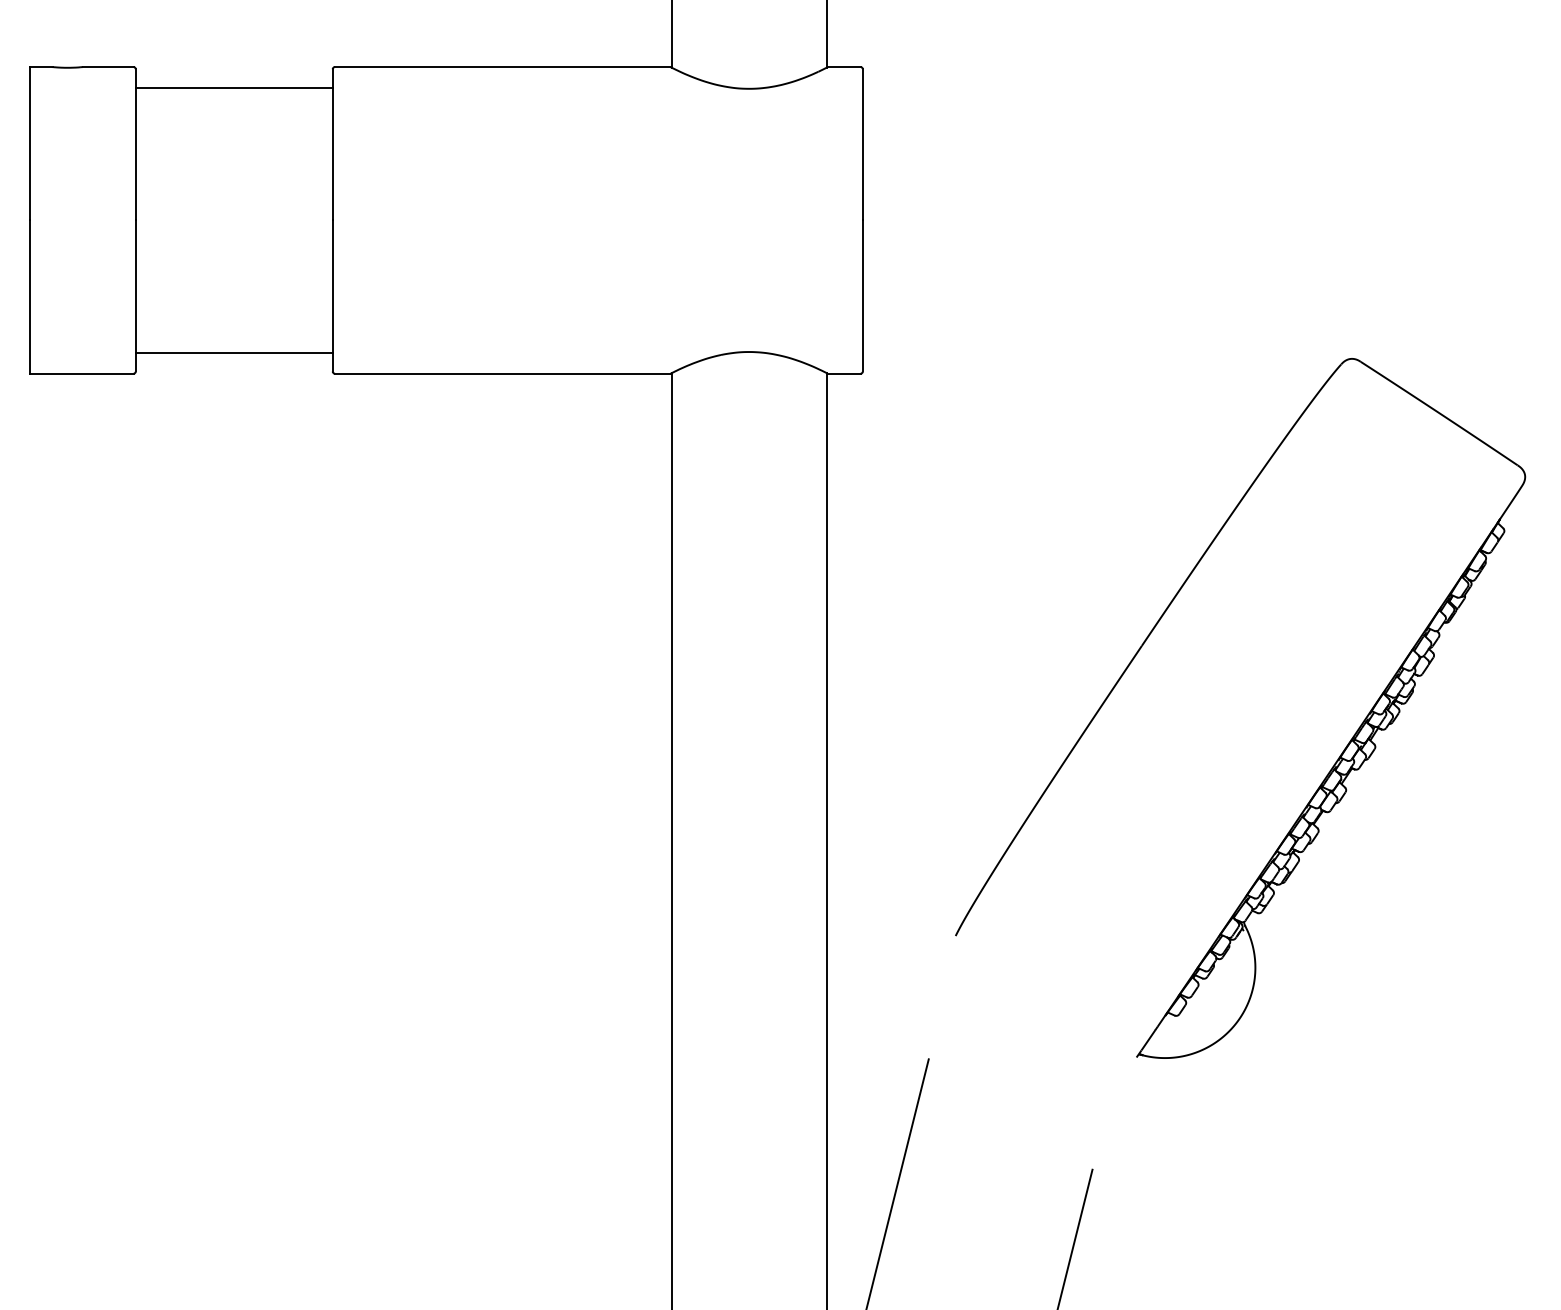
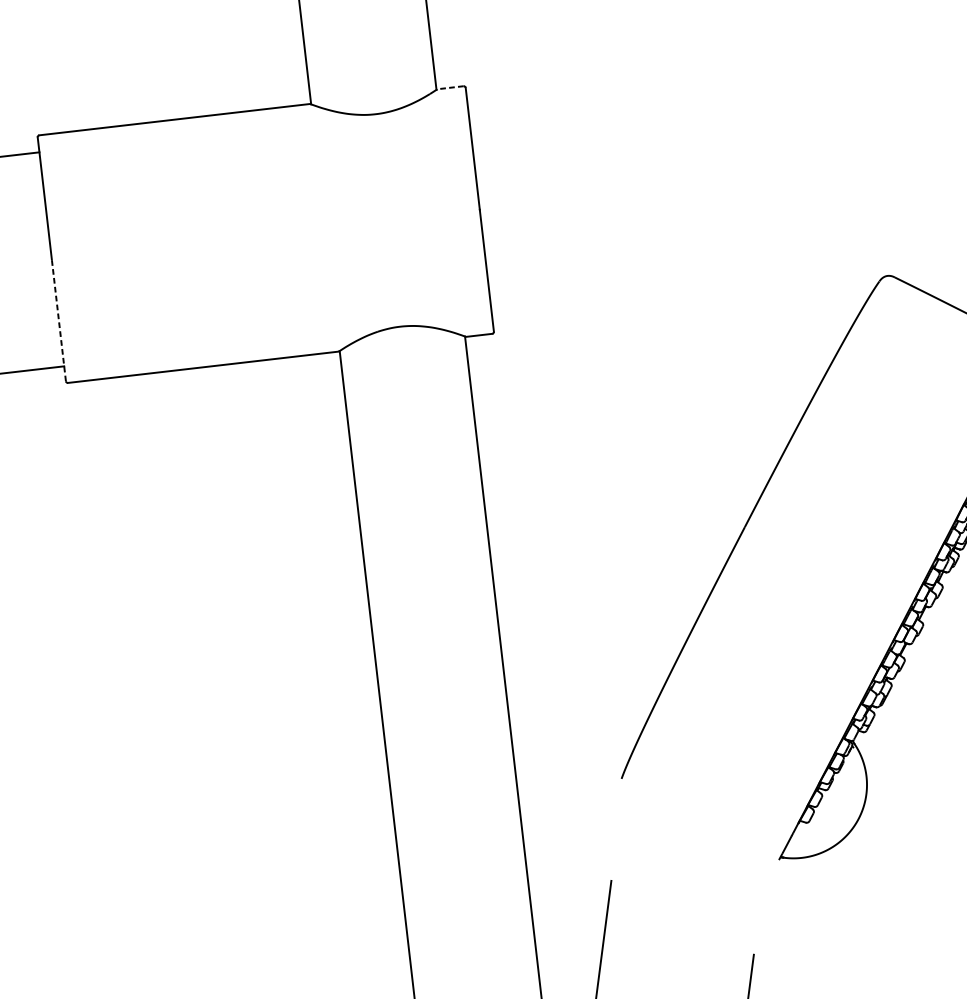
line: (843, 67) -> (449, 88), solid -> dashed
line: (332, 295) -> (58, 319), solid -> dashed

